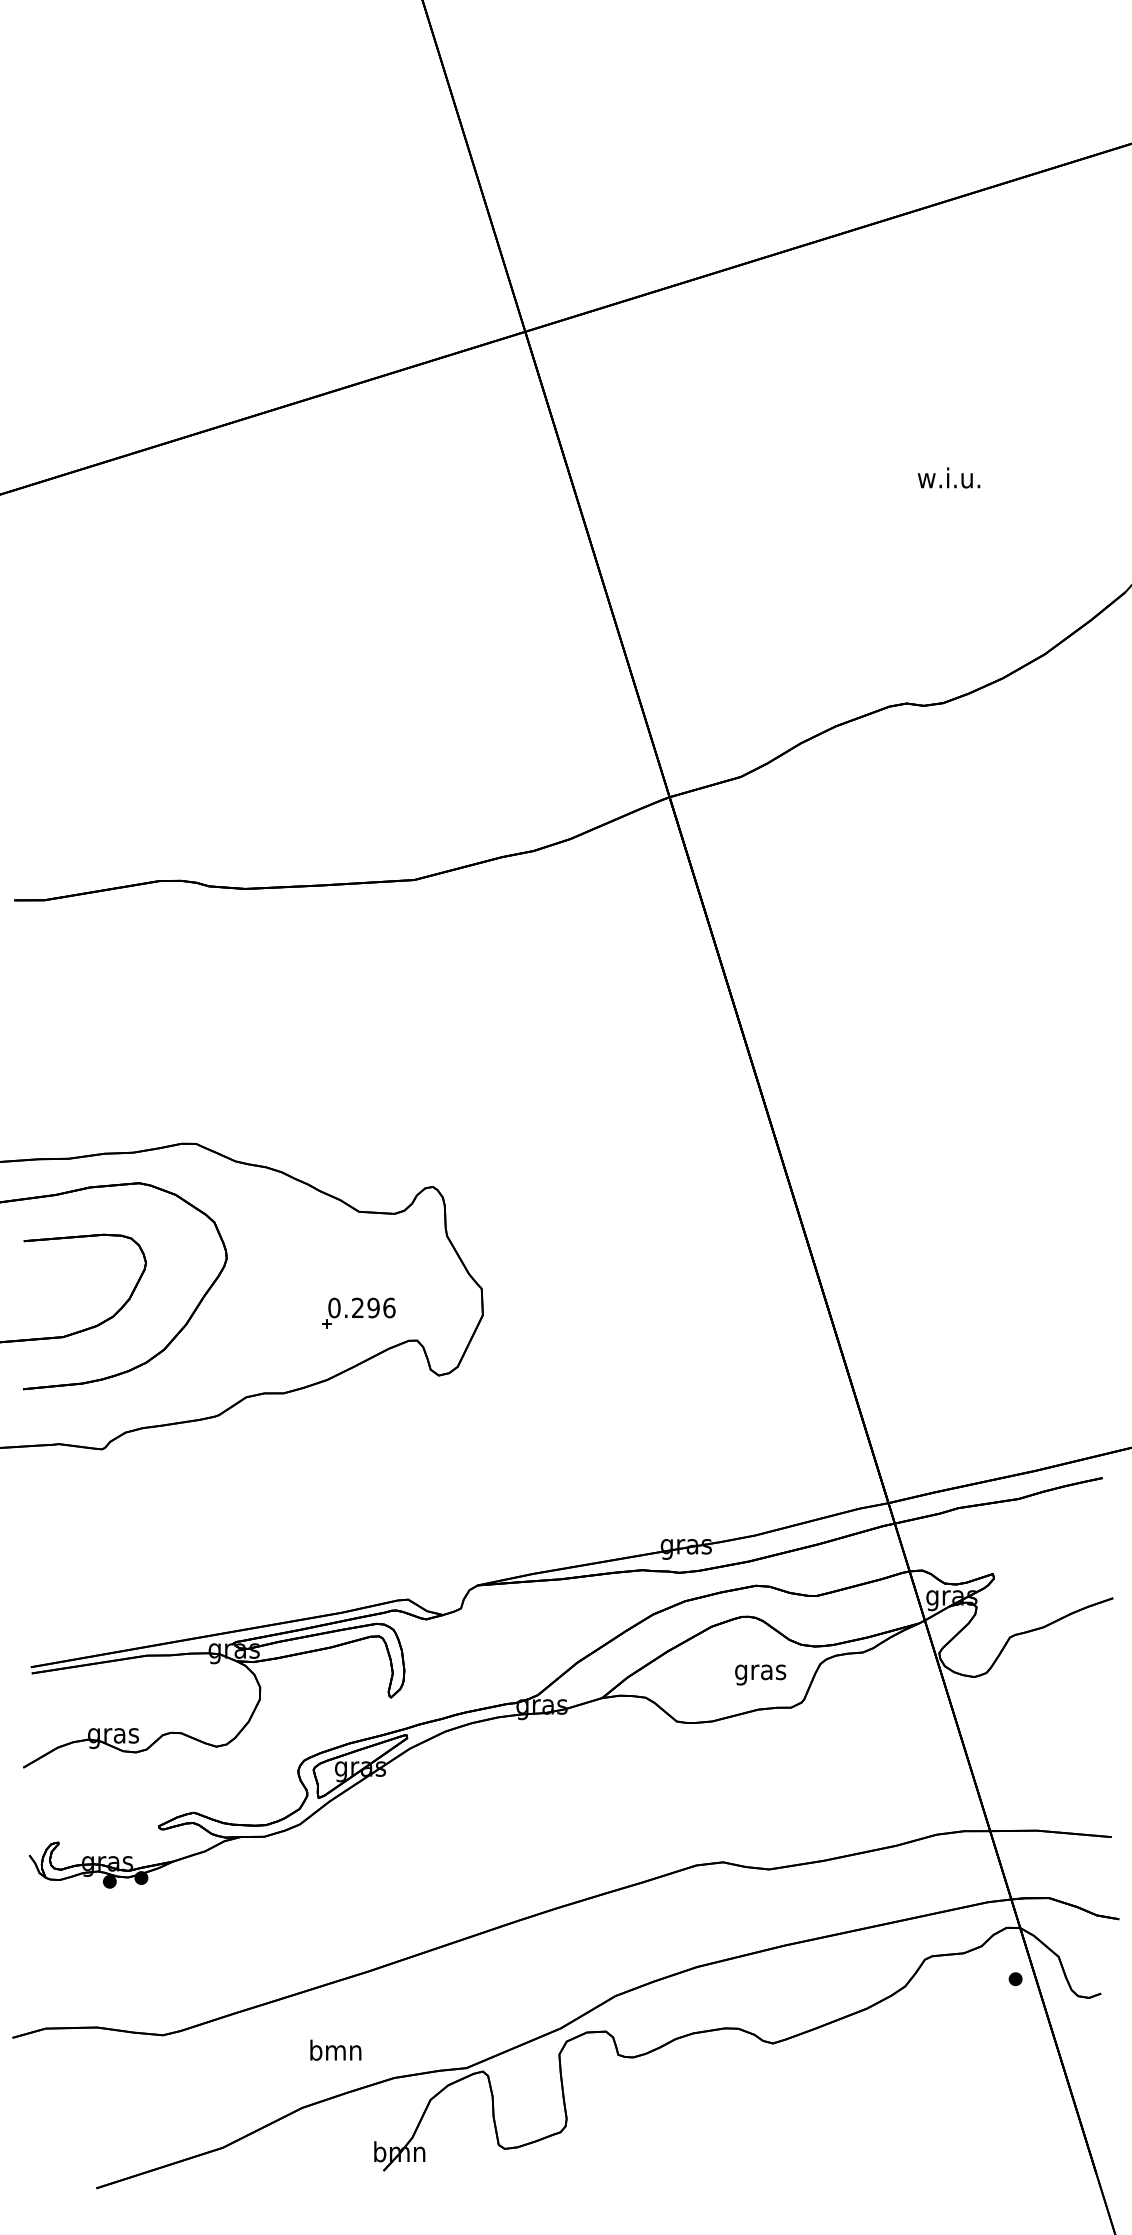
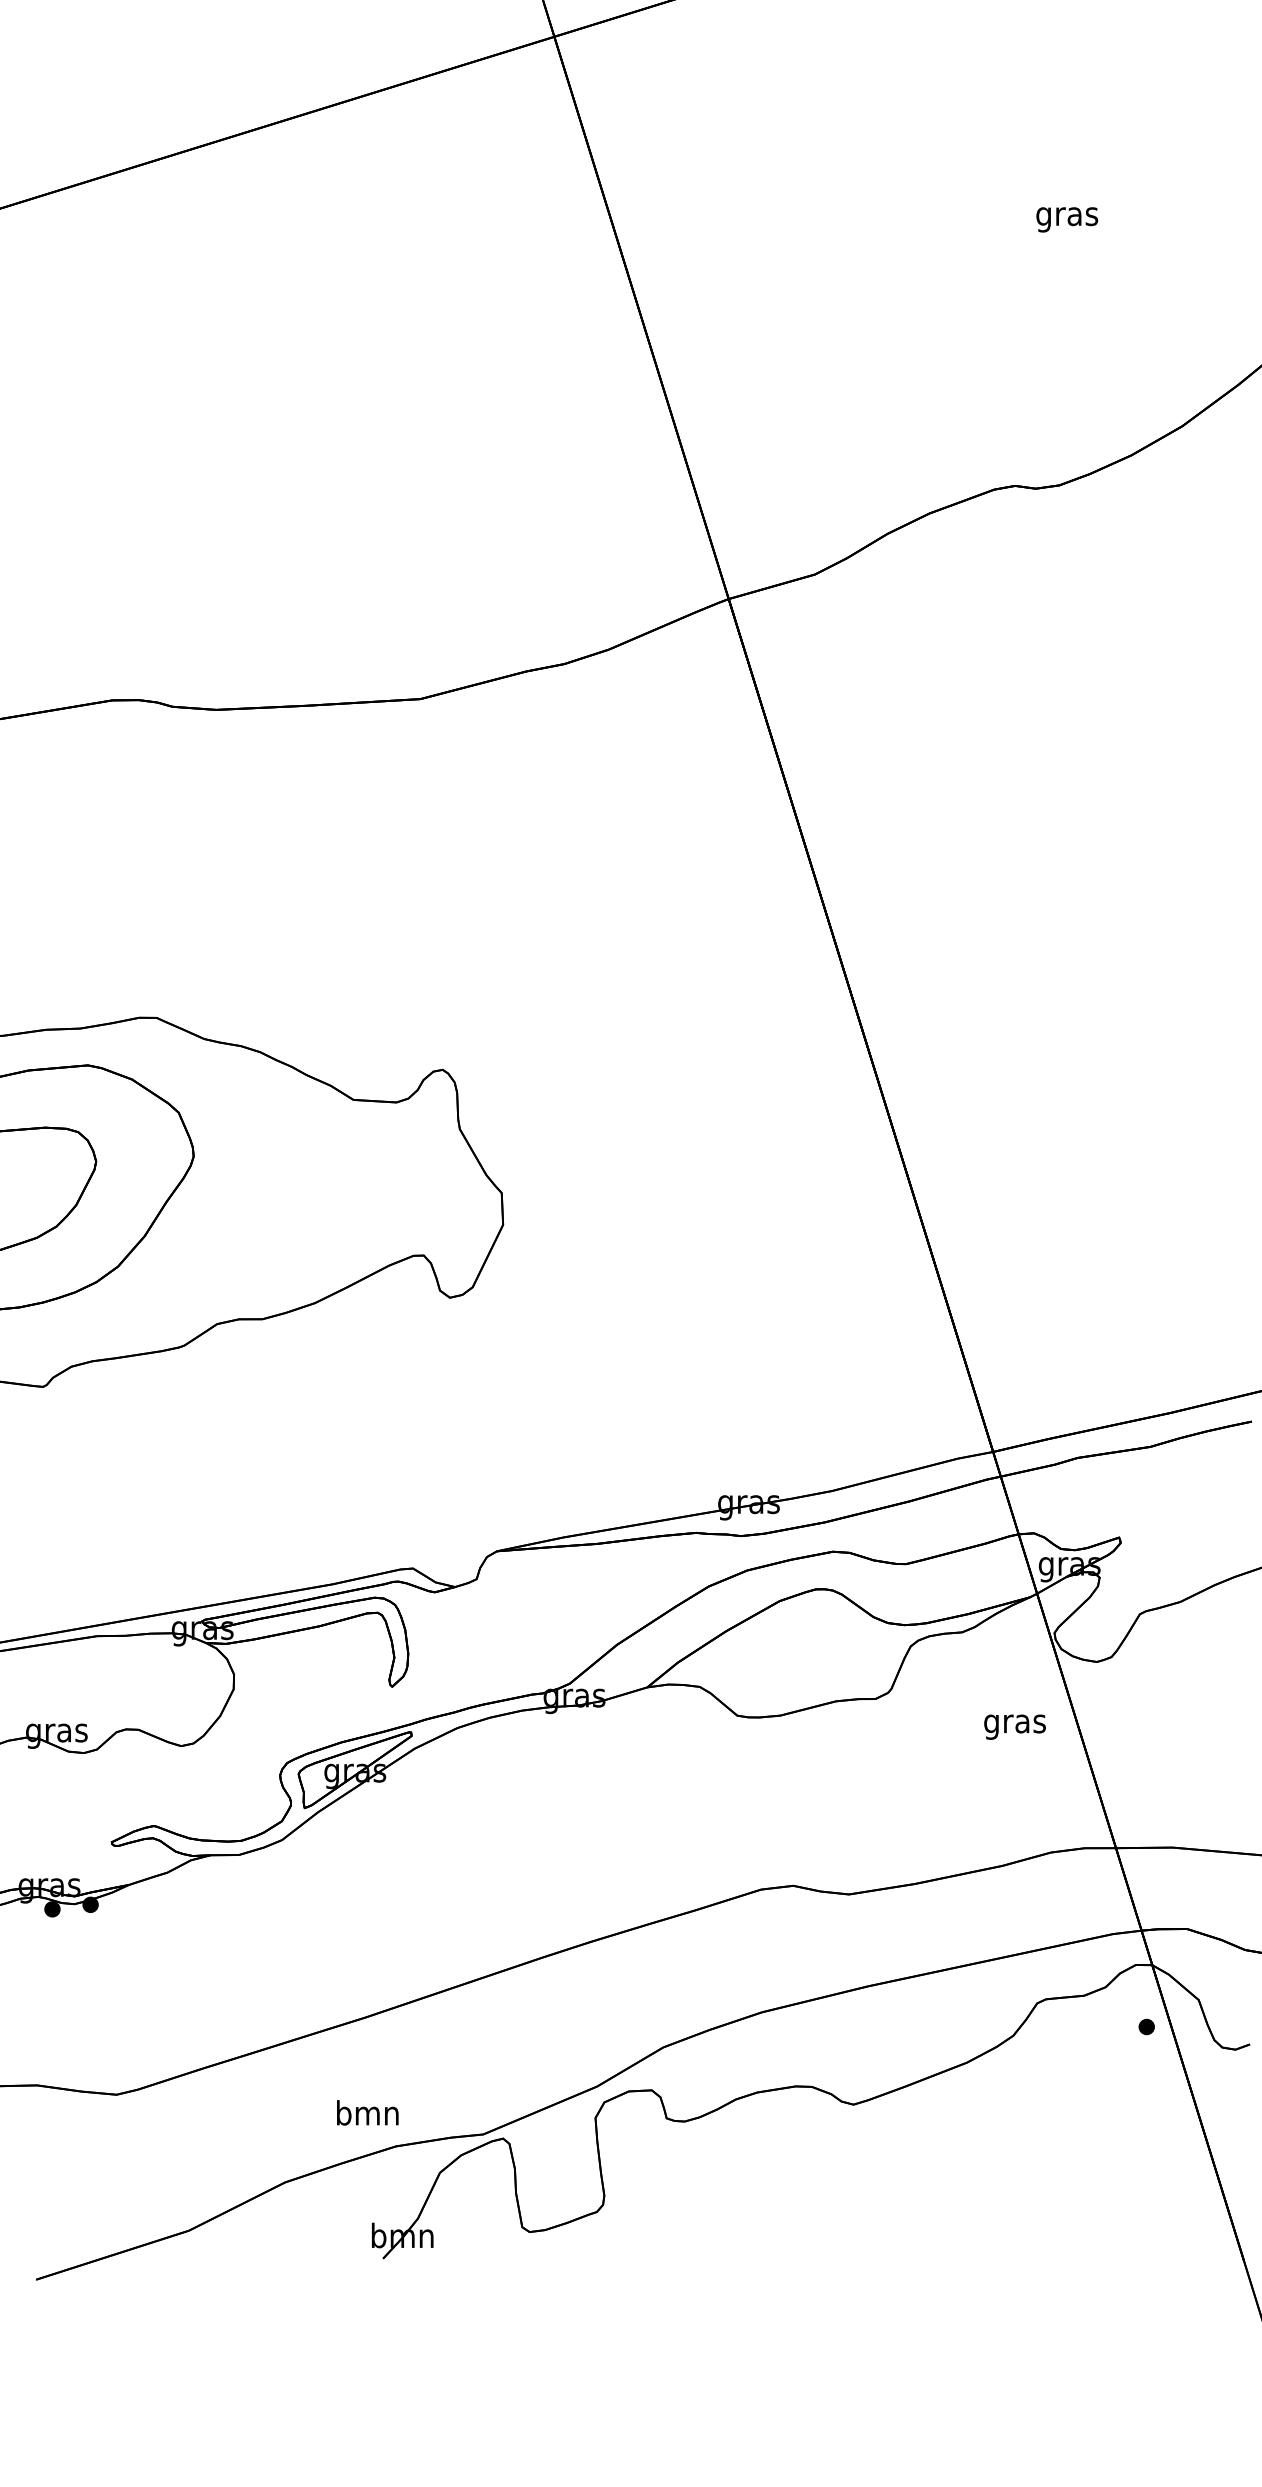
text: (948, 480) -> (1065, 216), w.i.u. -> gras
part: (358, 1312) -> (352, 1221), removed
text: (760, 1674) -> (1014, 1726), moved
text: (335, 2049) -> (367, 2111), moved

